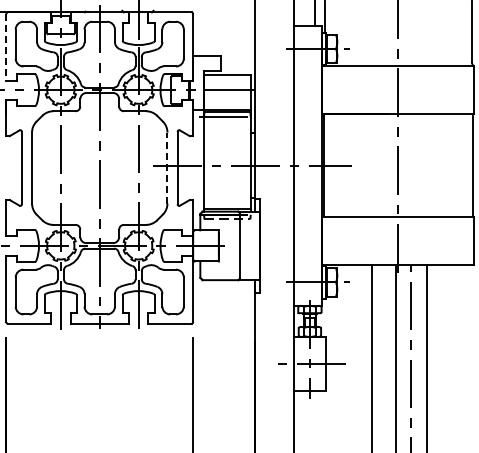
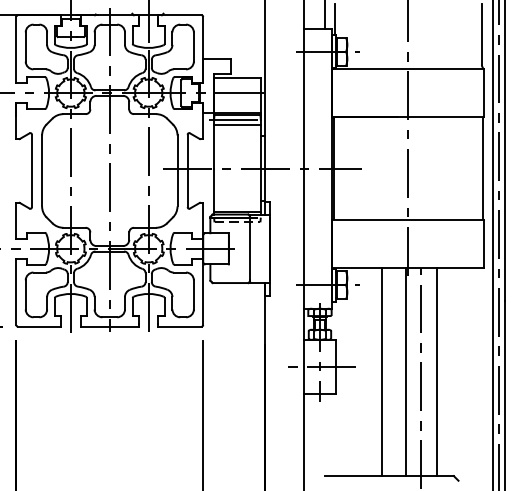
line: (6, 47) -> (16, 50), dashed -> solid
line: (227, 122) -> (237, 125), added
line: (167, 167) -> (177, 170), dashed -> solid

